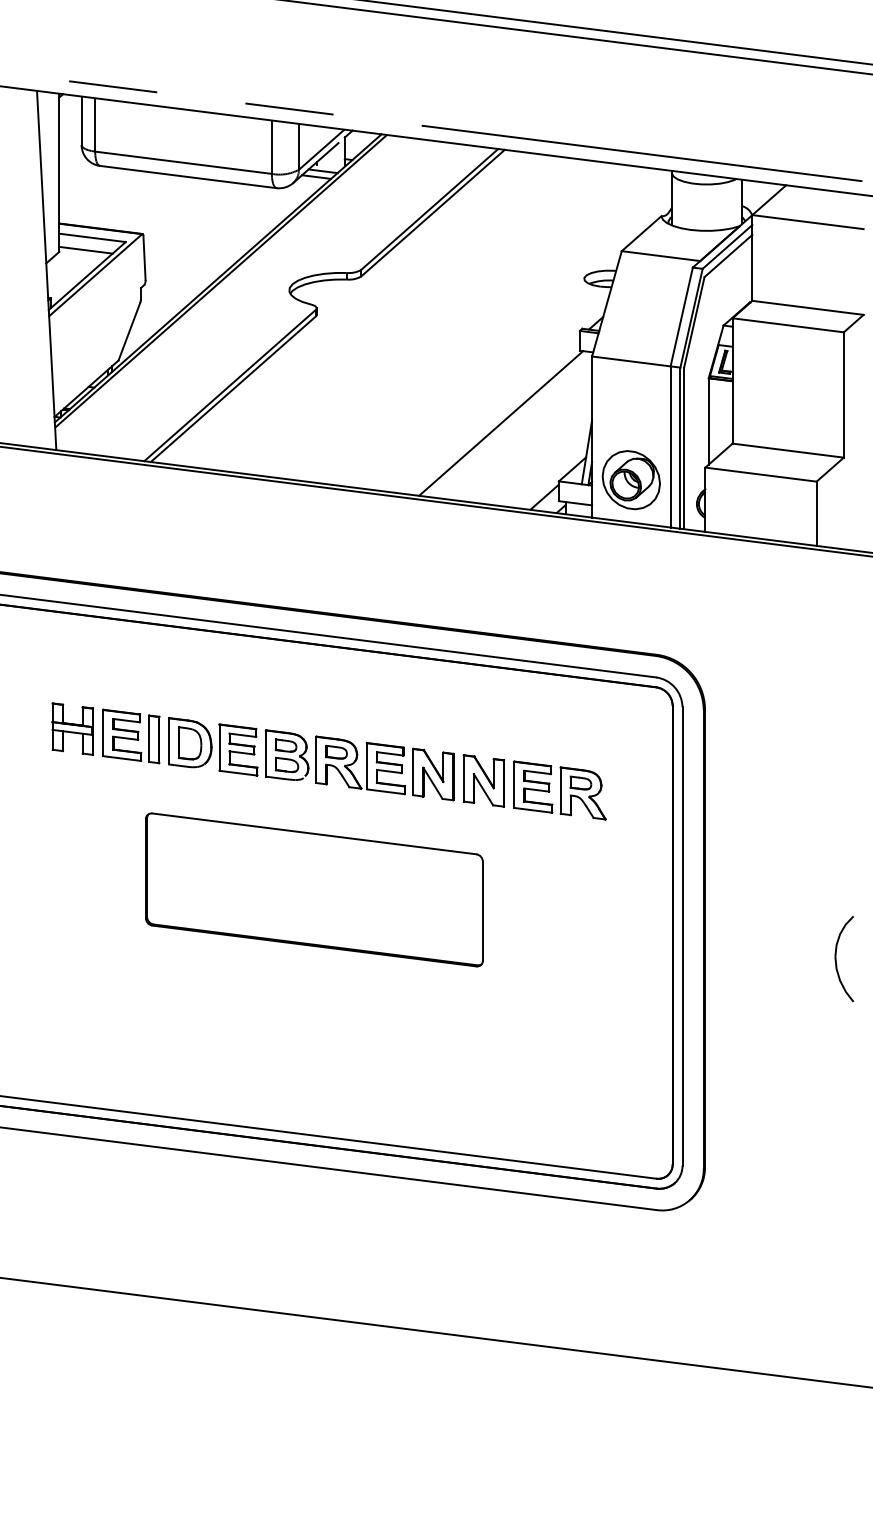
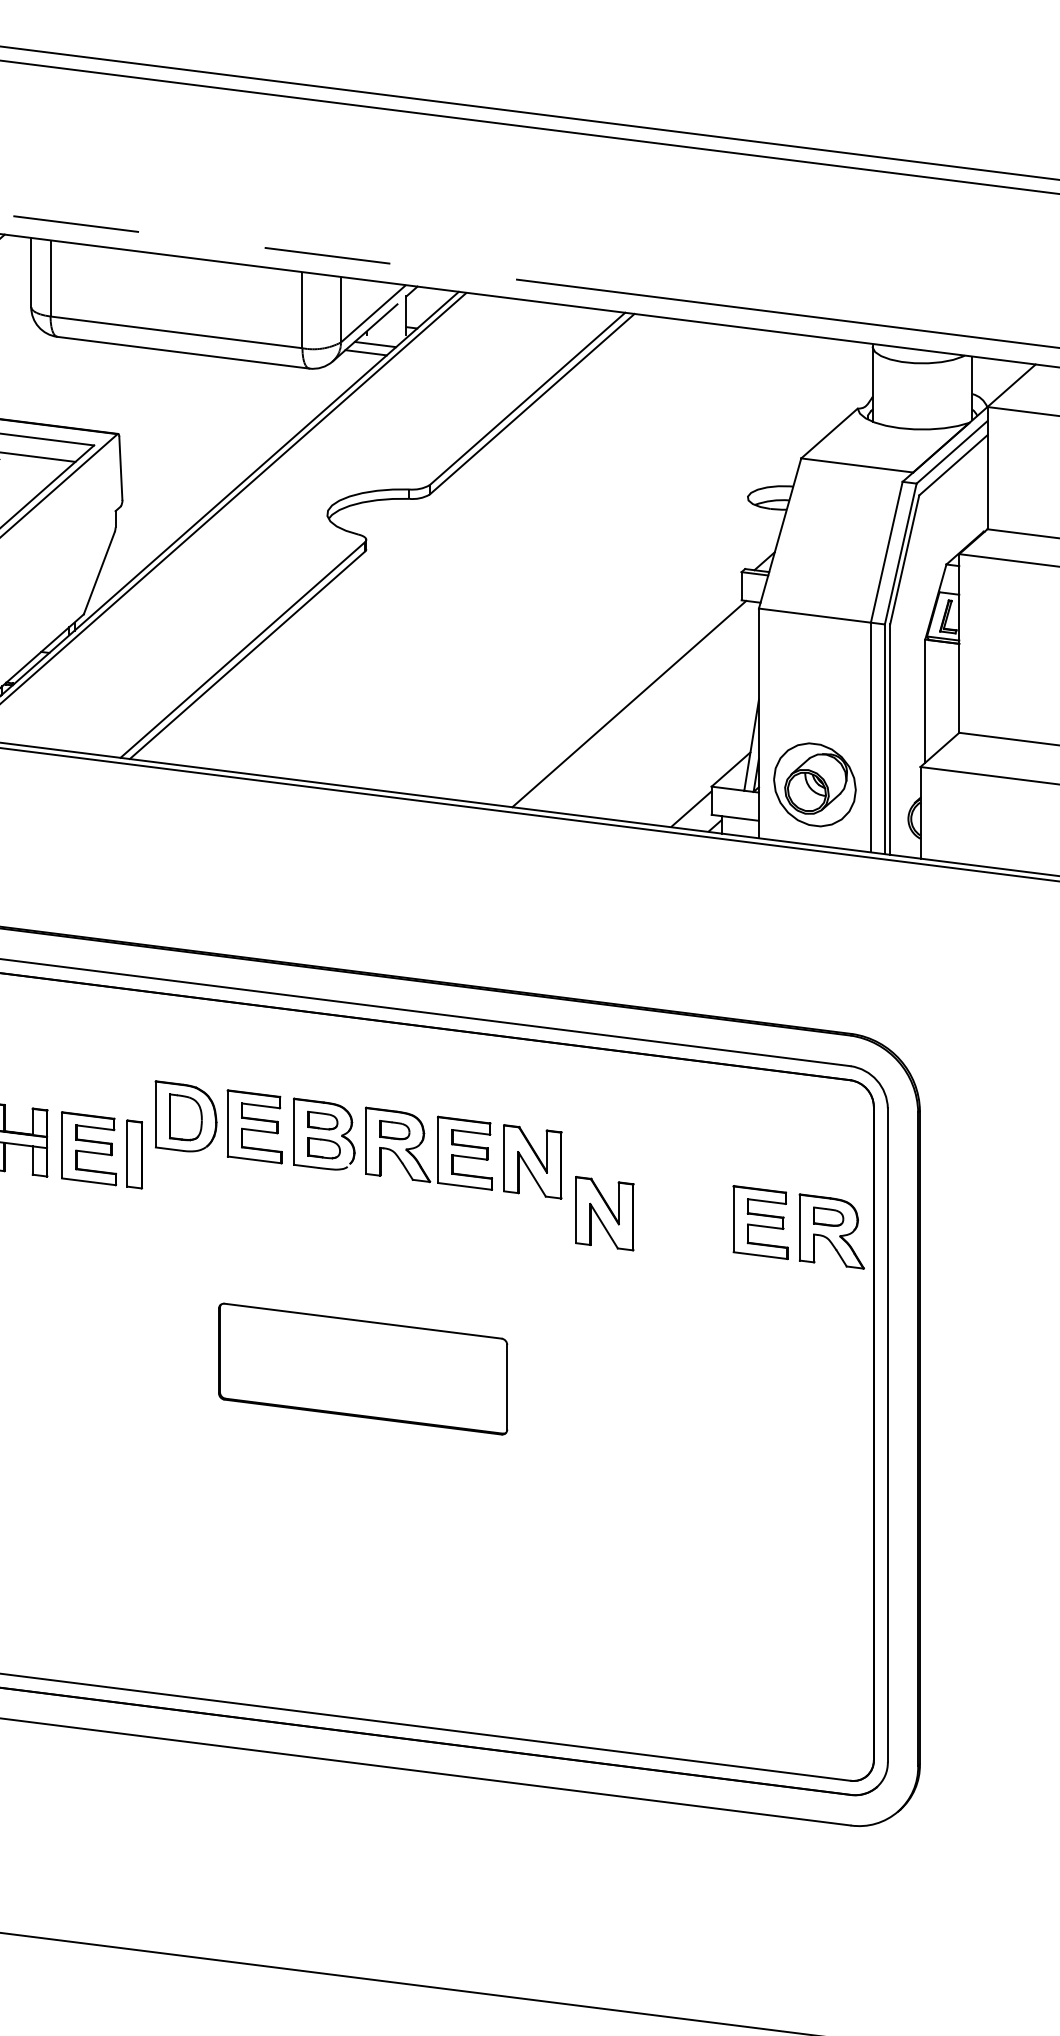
part: (311, 759) -> (358, 1140), moved
part: (559, 790) -> (798, 1227), moved
part: (314, 889) -> (363, 1368), size x0.6

